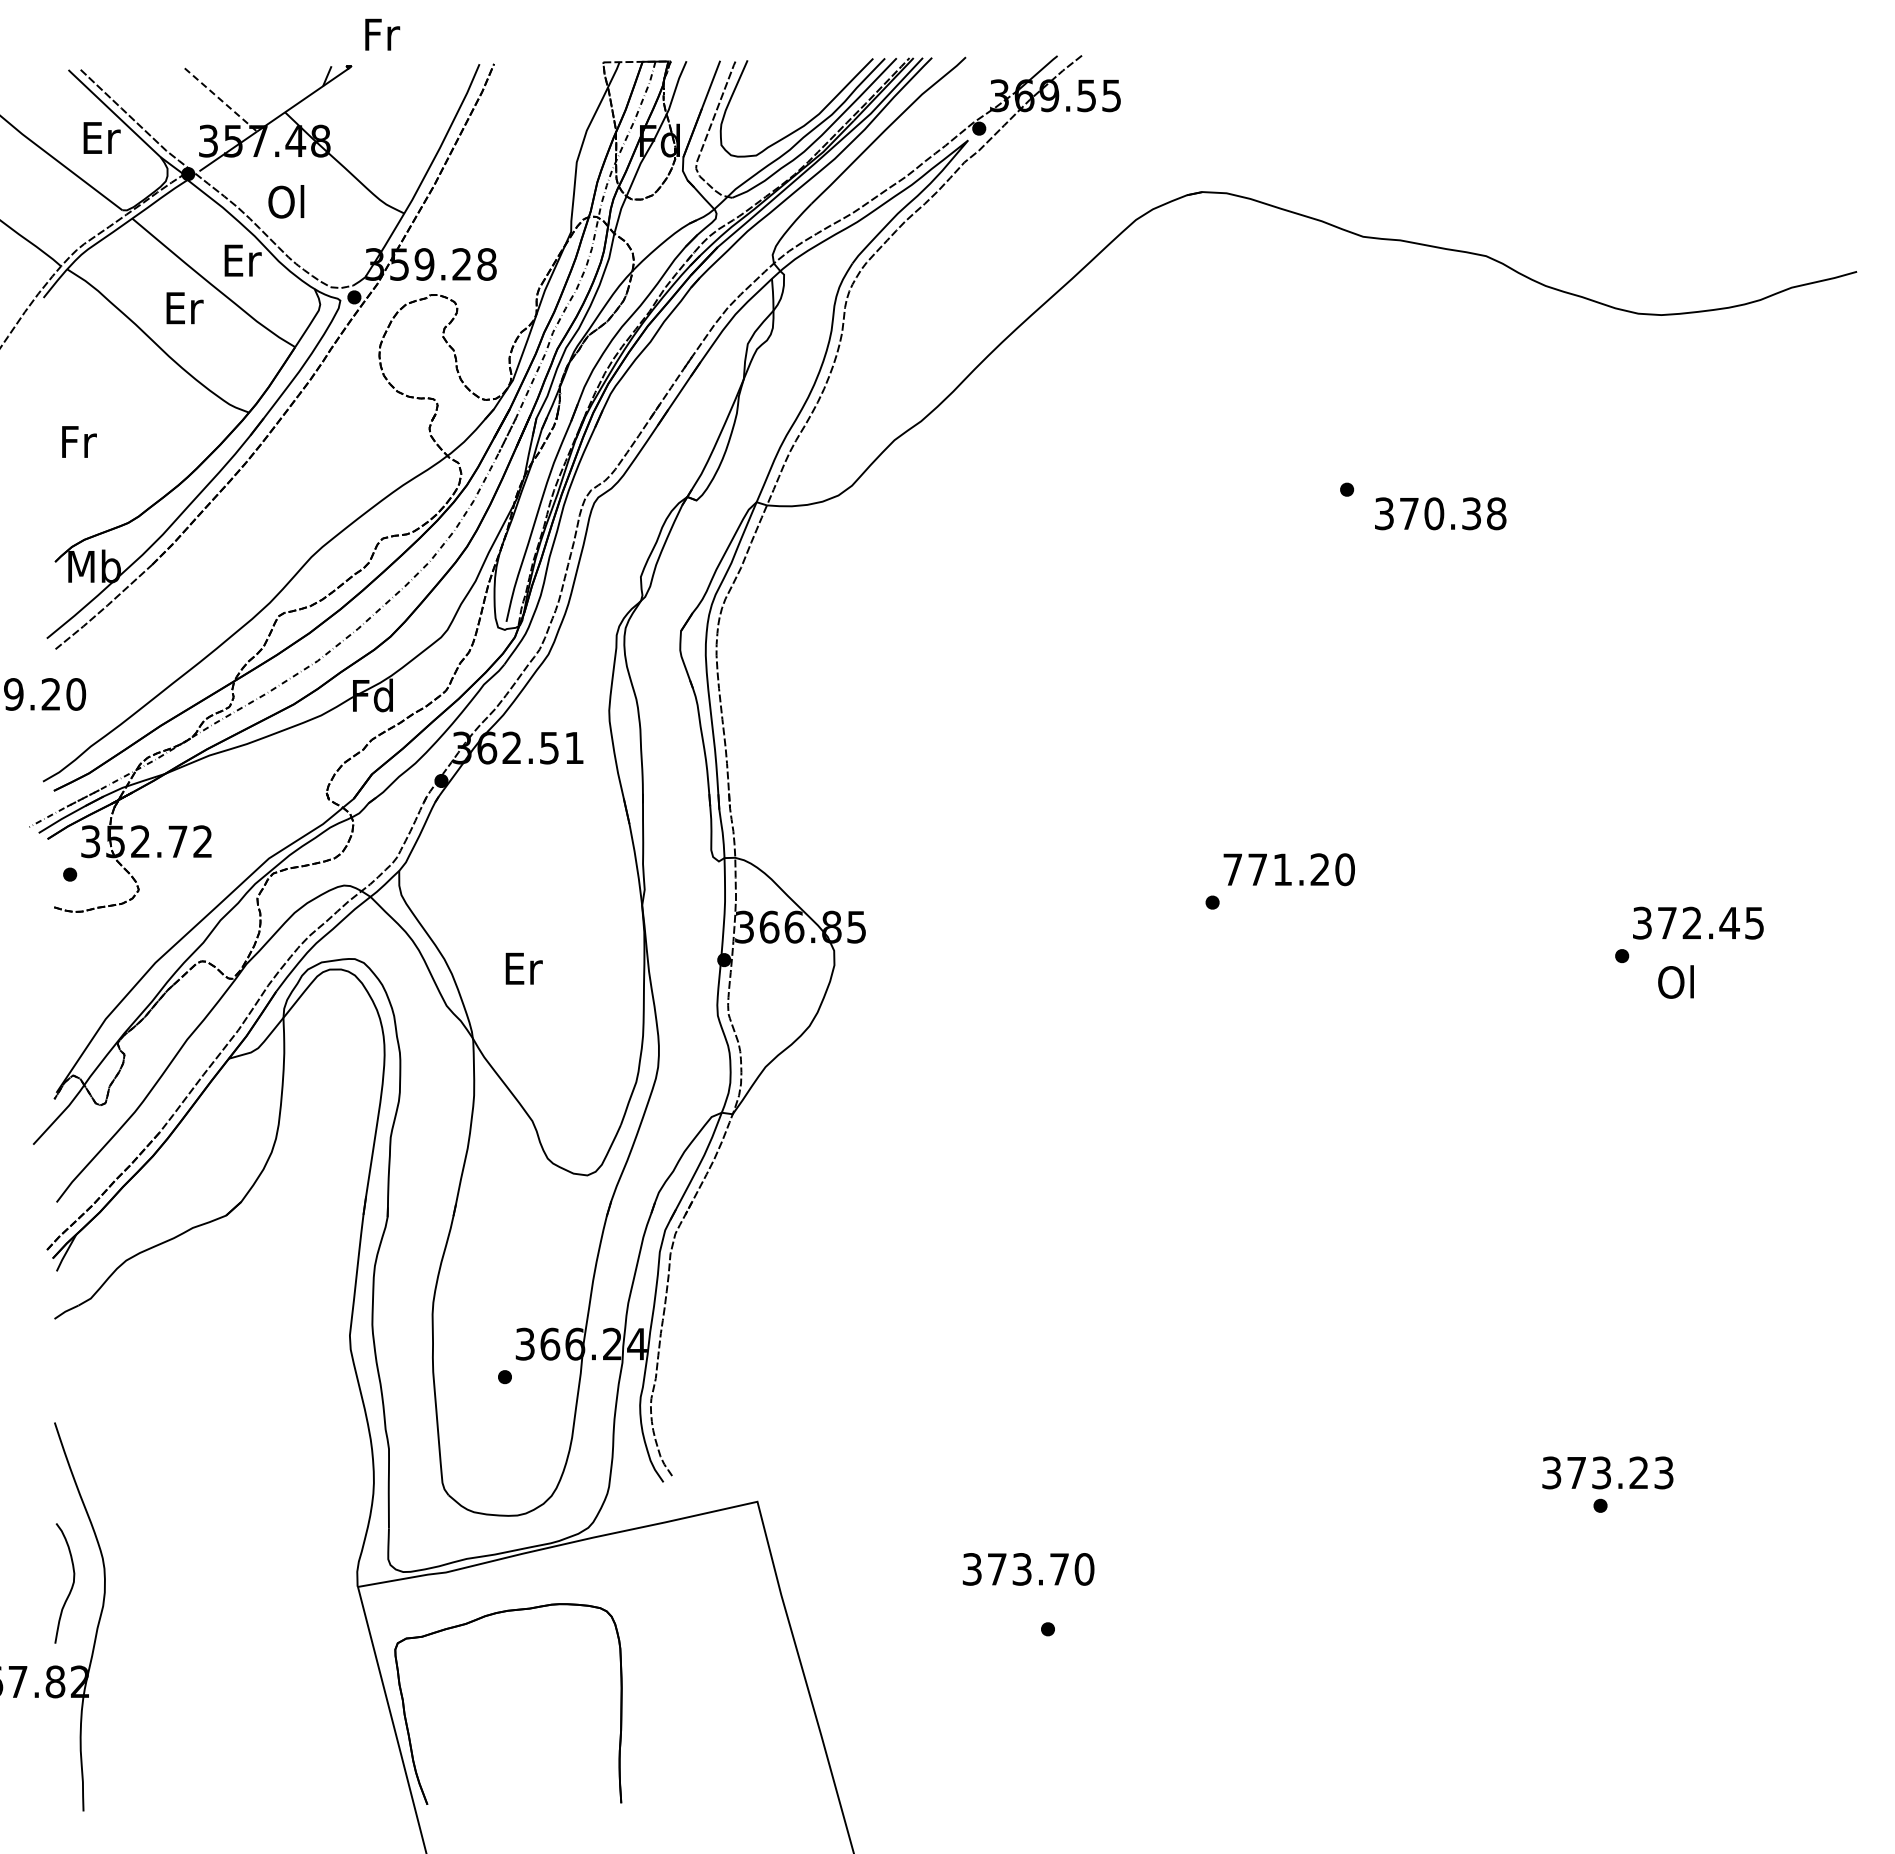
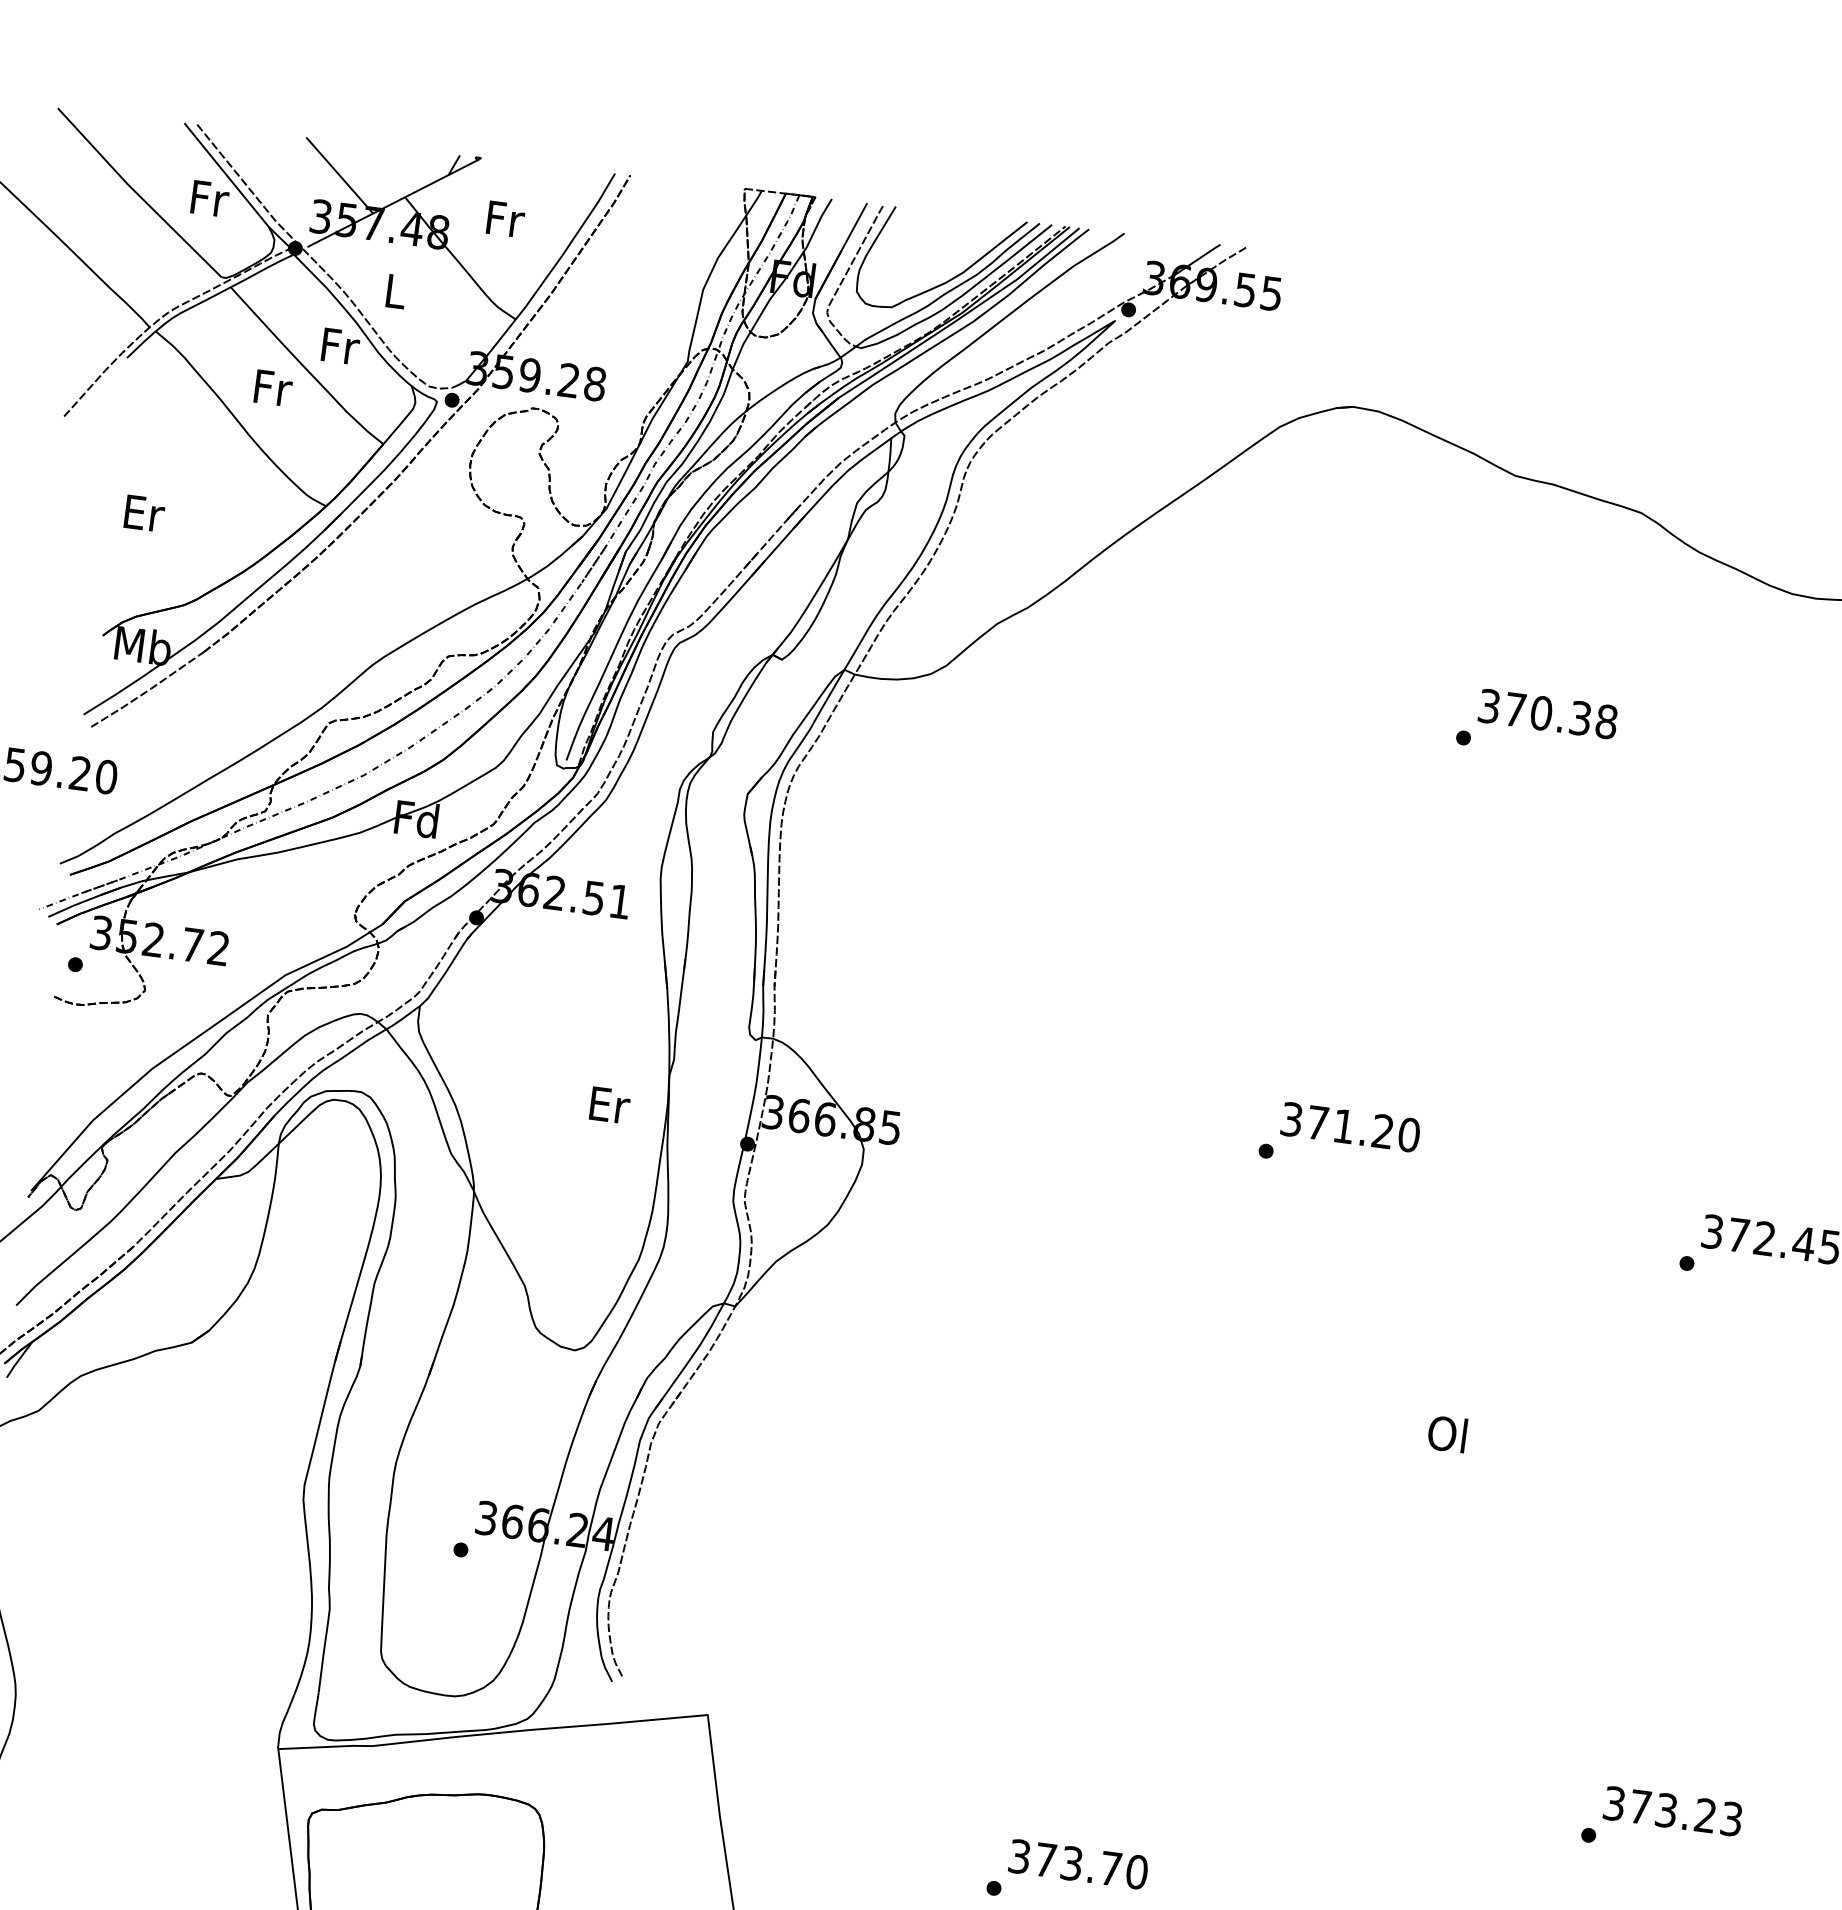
text: (382, 34) -> (505, 219), moved
line: (221, 100) -> (340, 176), dashed -> solid
text: (101, 137) -> (209, 198), Er -> Fr
text: (286, 201) -> (394, 290), Ol -> L
text: (242, 260) -> (340, 346), Er -> Fr
text: (184, 308) -> (272, 388), Er -> Fr
text: (79, 441) -> (144, 513), Fr -> Er
text: (1440, 513) -> (1548, 713), moved
text: (1232, 869) -> (1291, 1119), 771.20 -> 371.20
text: (523, 968) -> (609, 1105), moved
text: (1675, 981) -> (1446, 1433), moved
text: (1607, 1472) -> (1672, 1810), moved
text: (1028, 1569) -> (1078, 1864), moved

